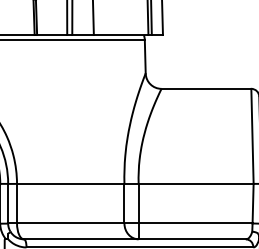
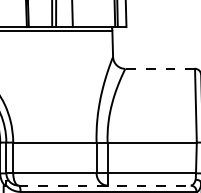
line: (206, 88) -> (160, 68), solid -> dashed
line: (135, 239) -> (105, 185), solid -> dashed

